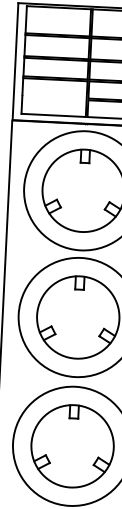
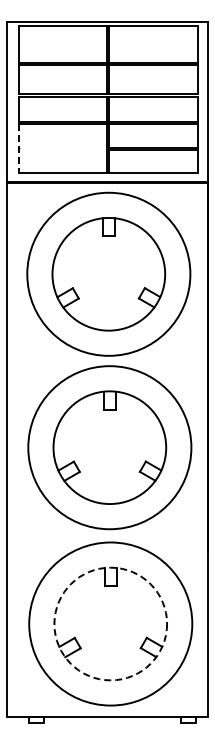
line: (22, 96) -> (18, 149), solid -> dashed
circle: (72, 445) -> (110, 623), solid -> dashed

